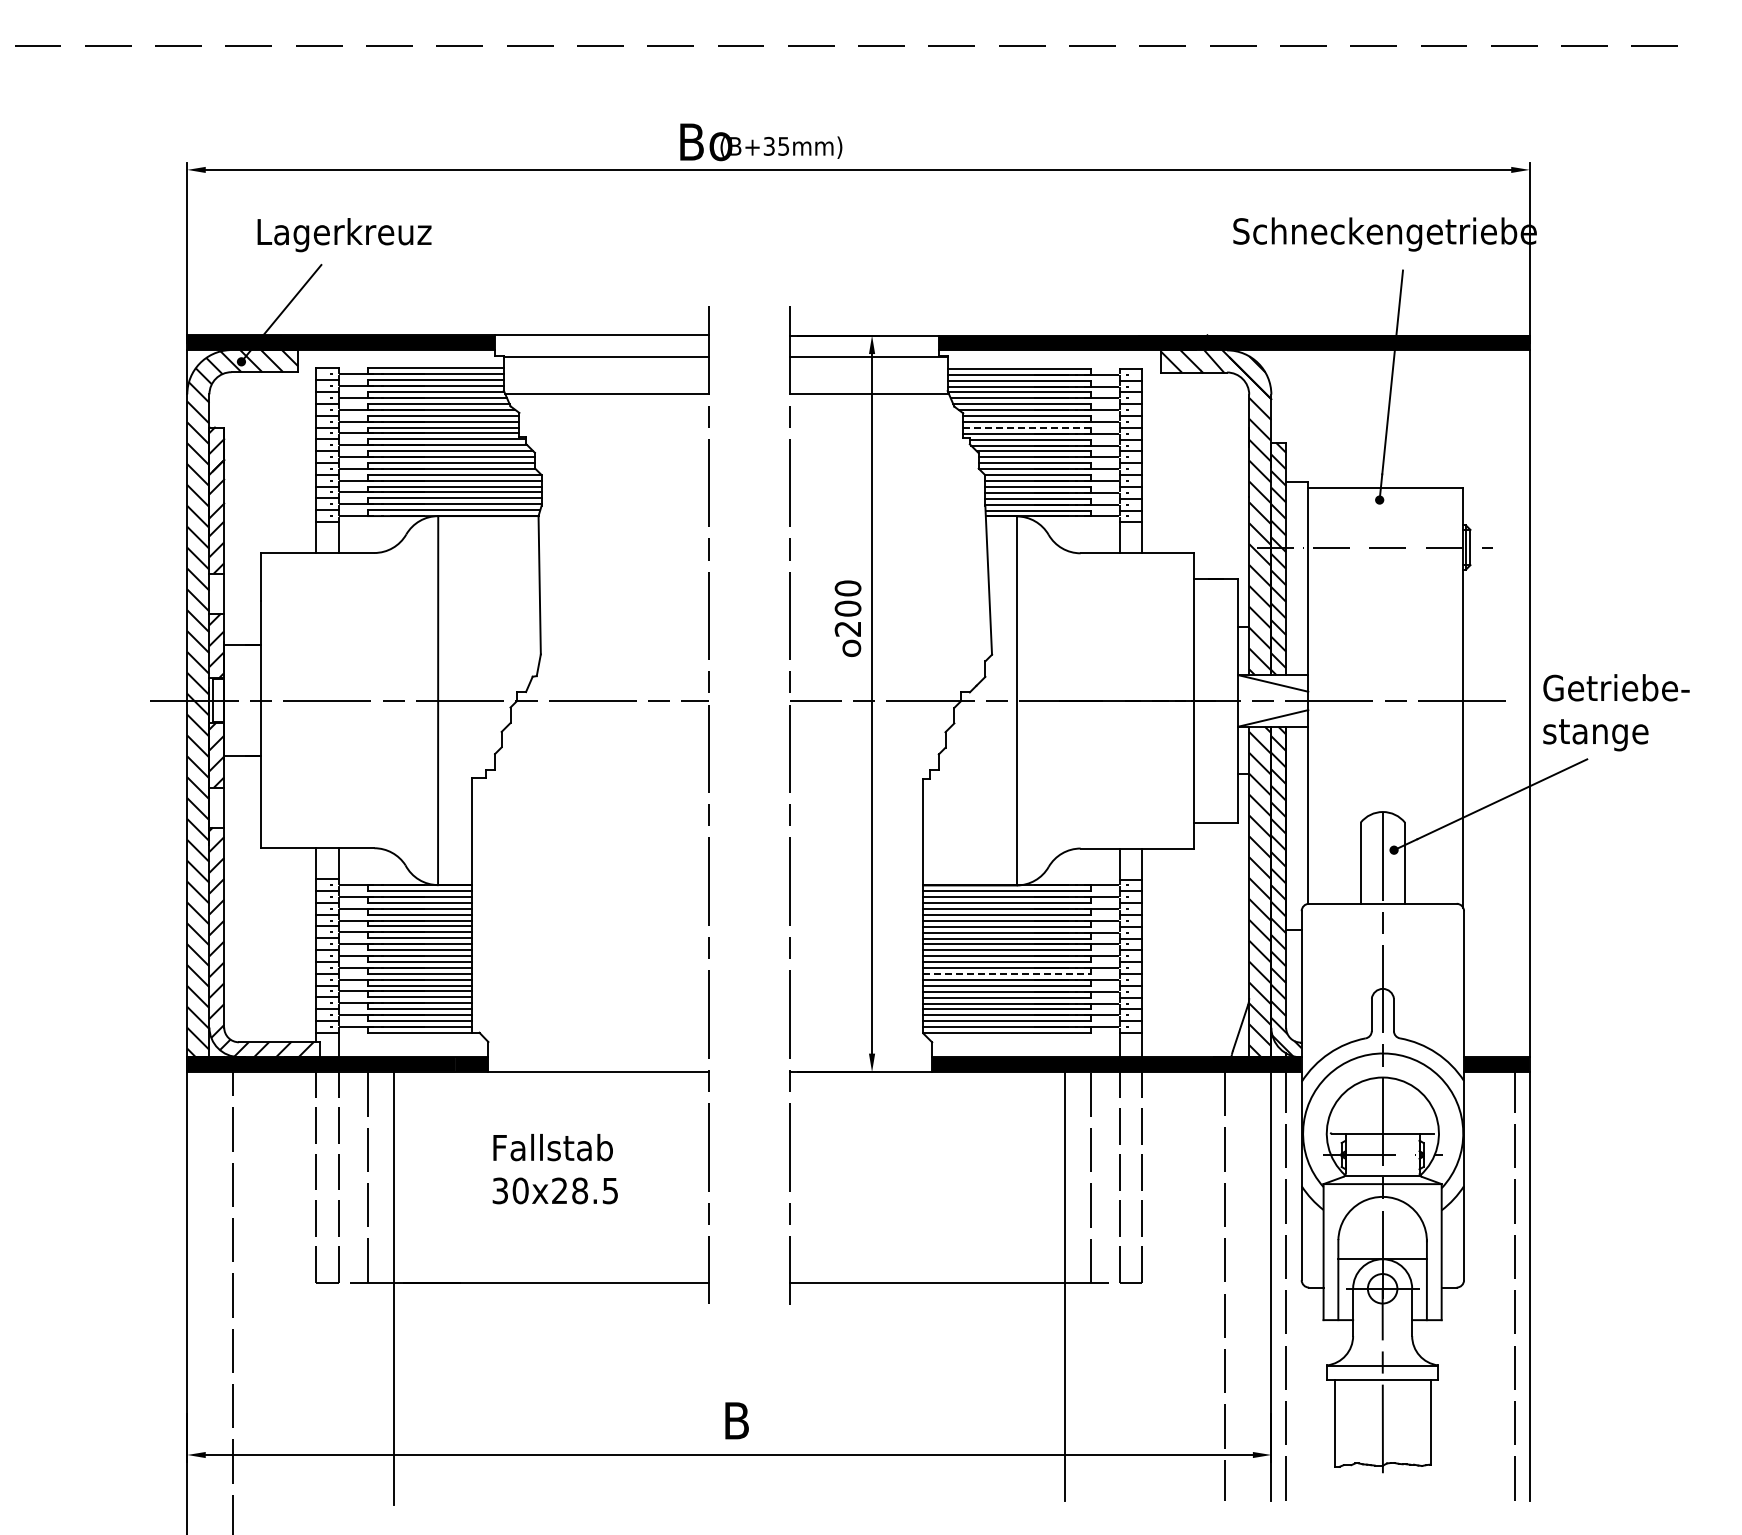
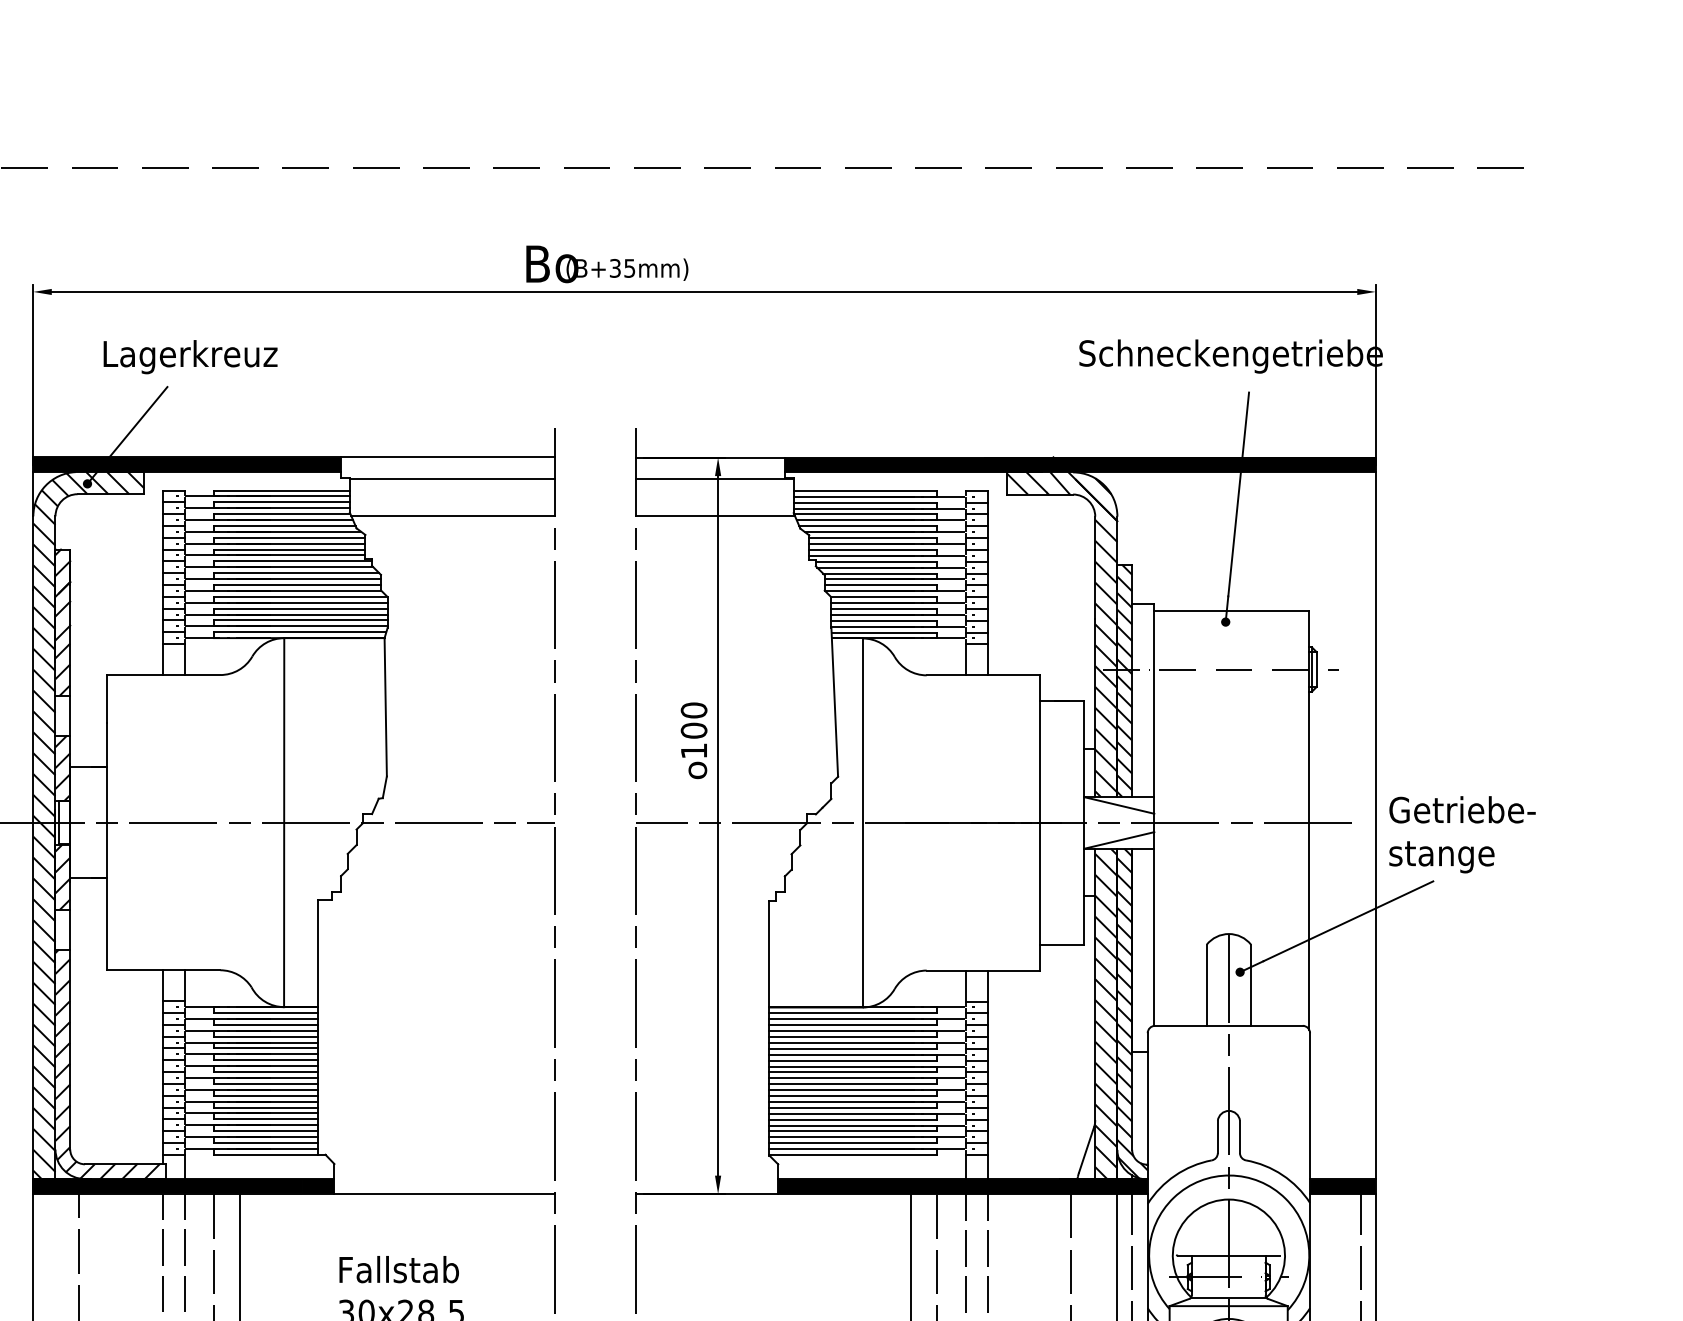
line: (1026, 427) -> (872, 549), dashed -> solid
text: (847, 628) -> (693, 750), 200 -> 100
line: (1006, 974) -> (852, 1096), dashed -> solid

